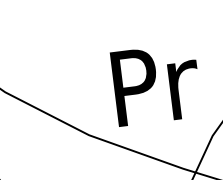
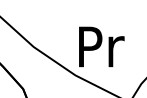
text: (155, 83) -> (101, 46), moved

